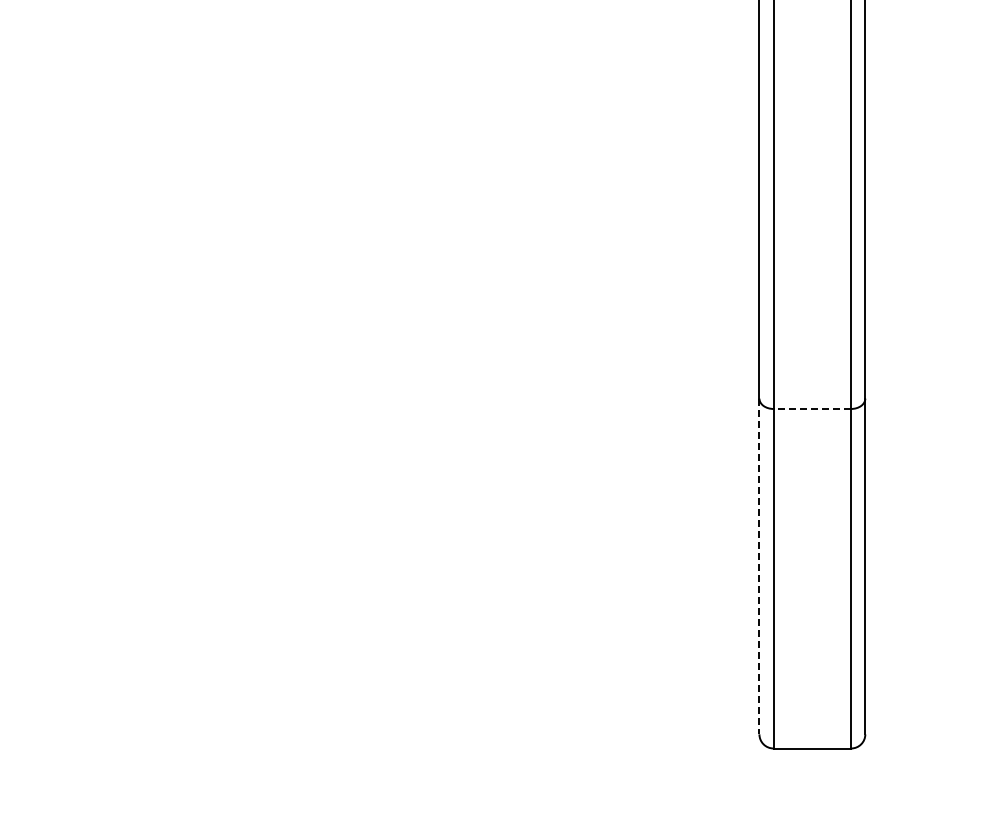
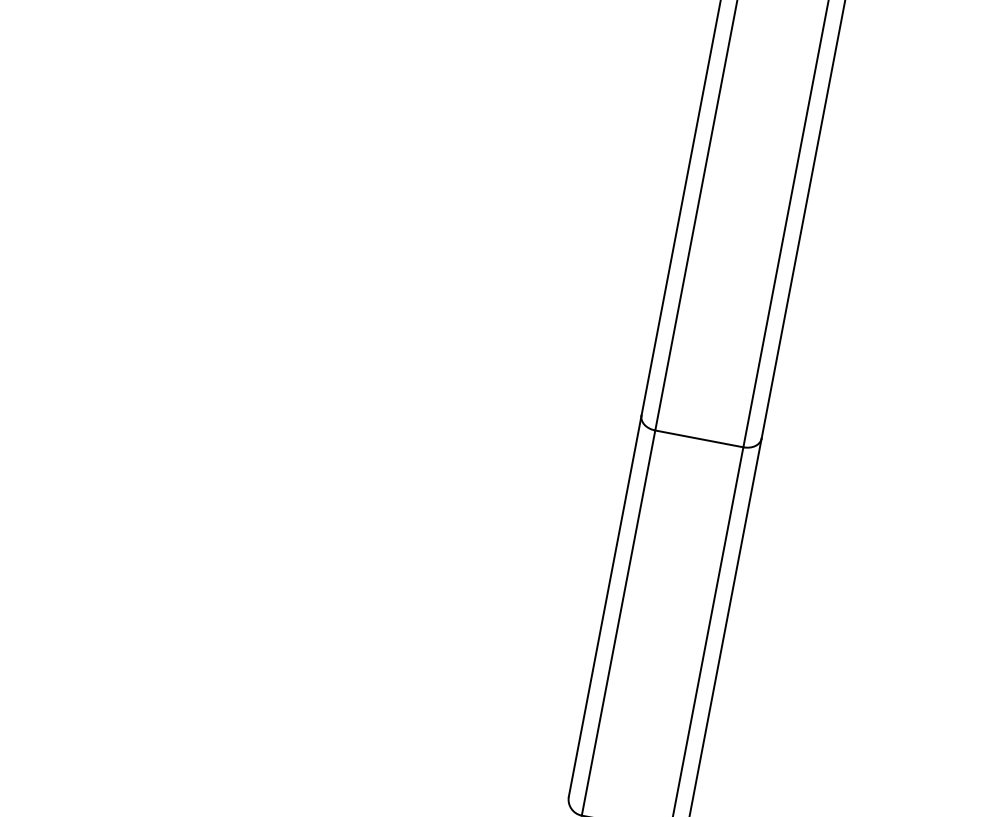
line: (812, 408) -> (699, 438), dashed -> solid
line: (759, 566) -> (605, 606), dashed -> solid

